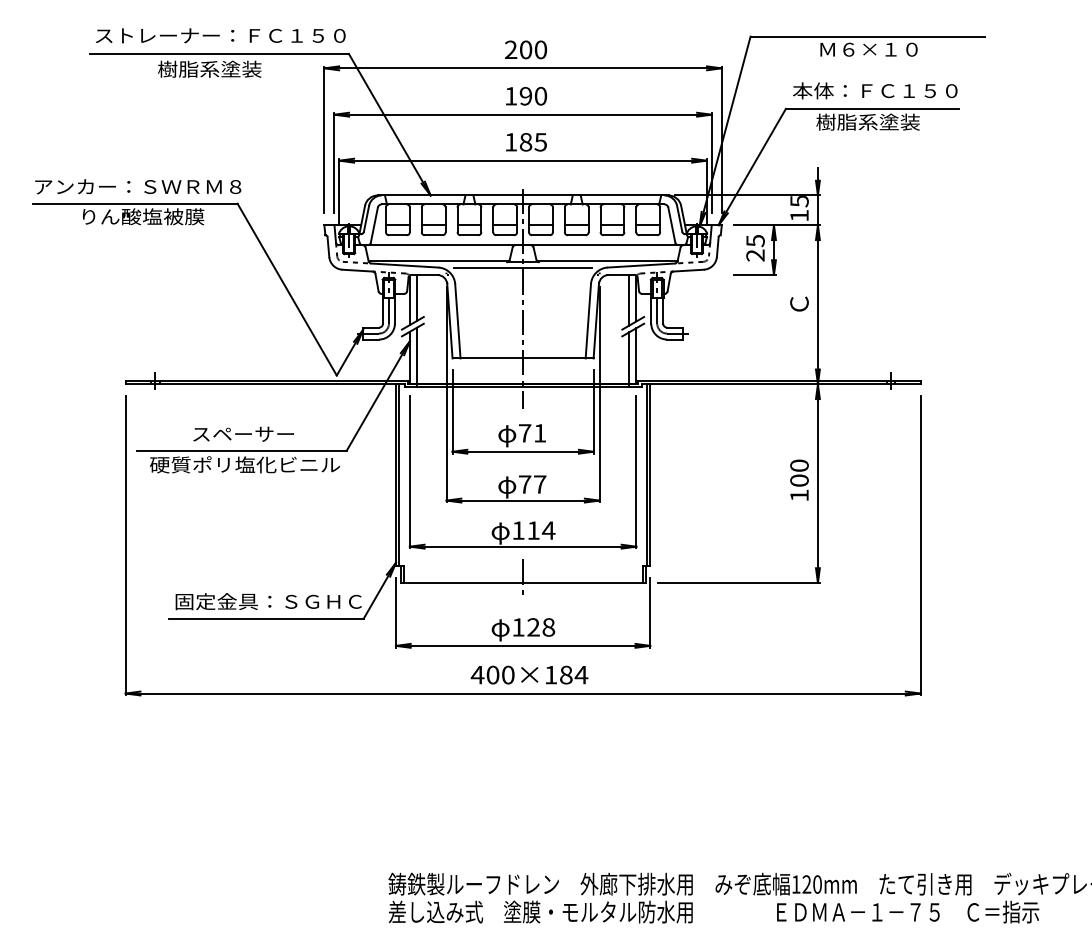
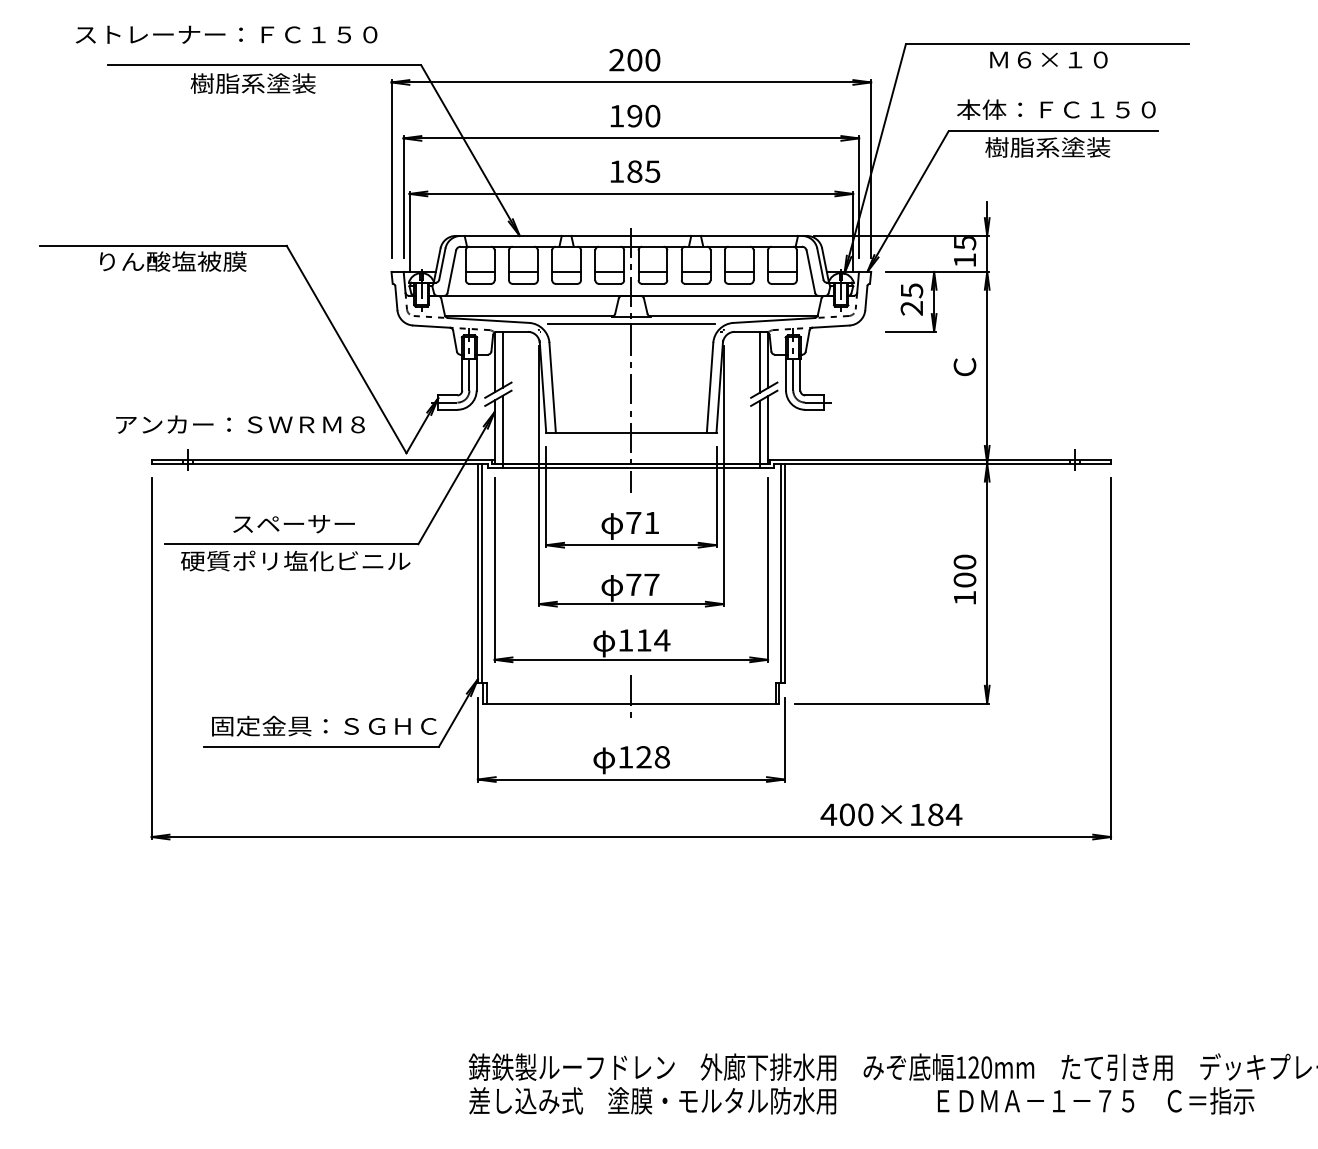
text: (220, 35) -> (226, 34), moved
text: (138, 186) -> (240, 424), moved
text: (529, 674) -> (891, 814), moved

